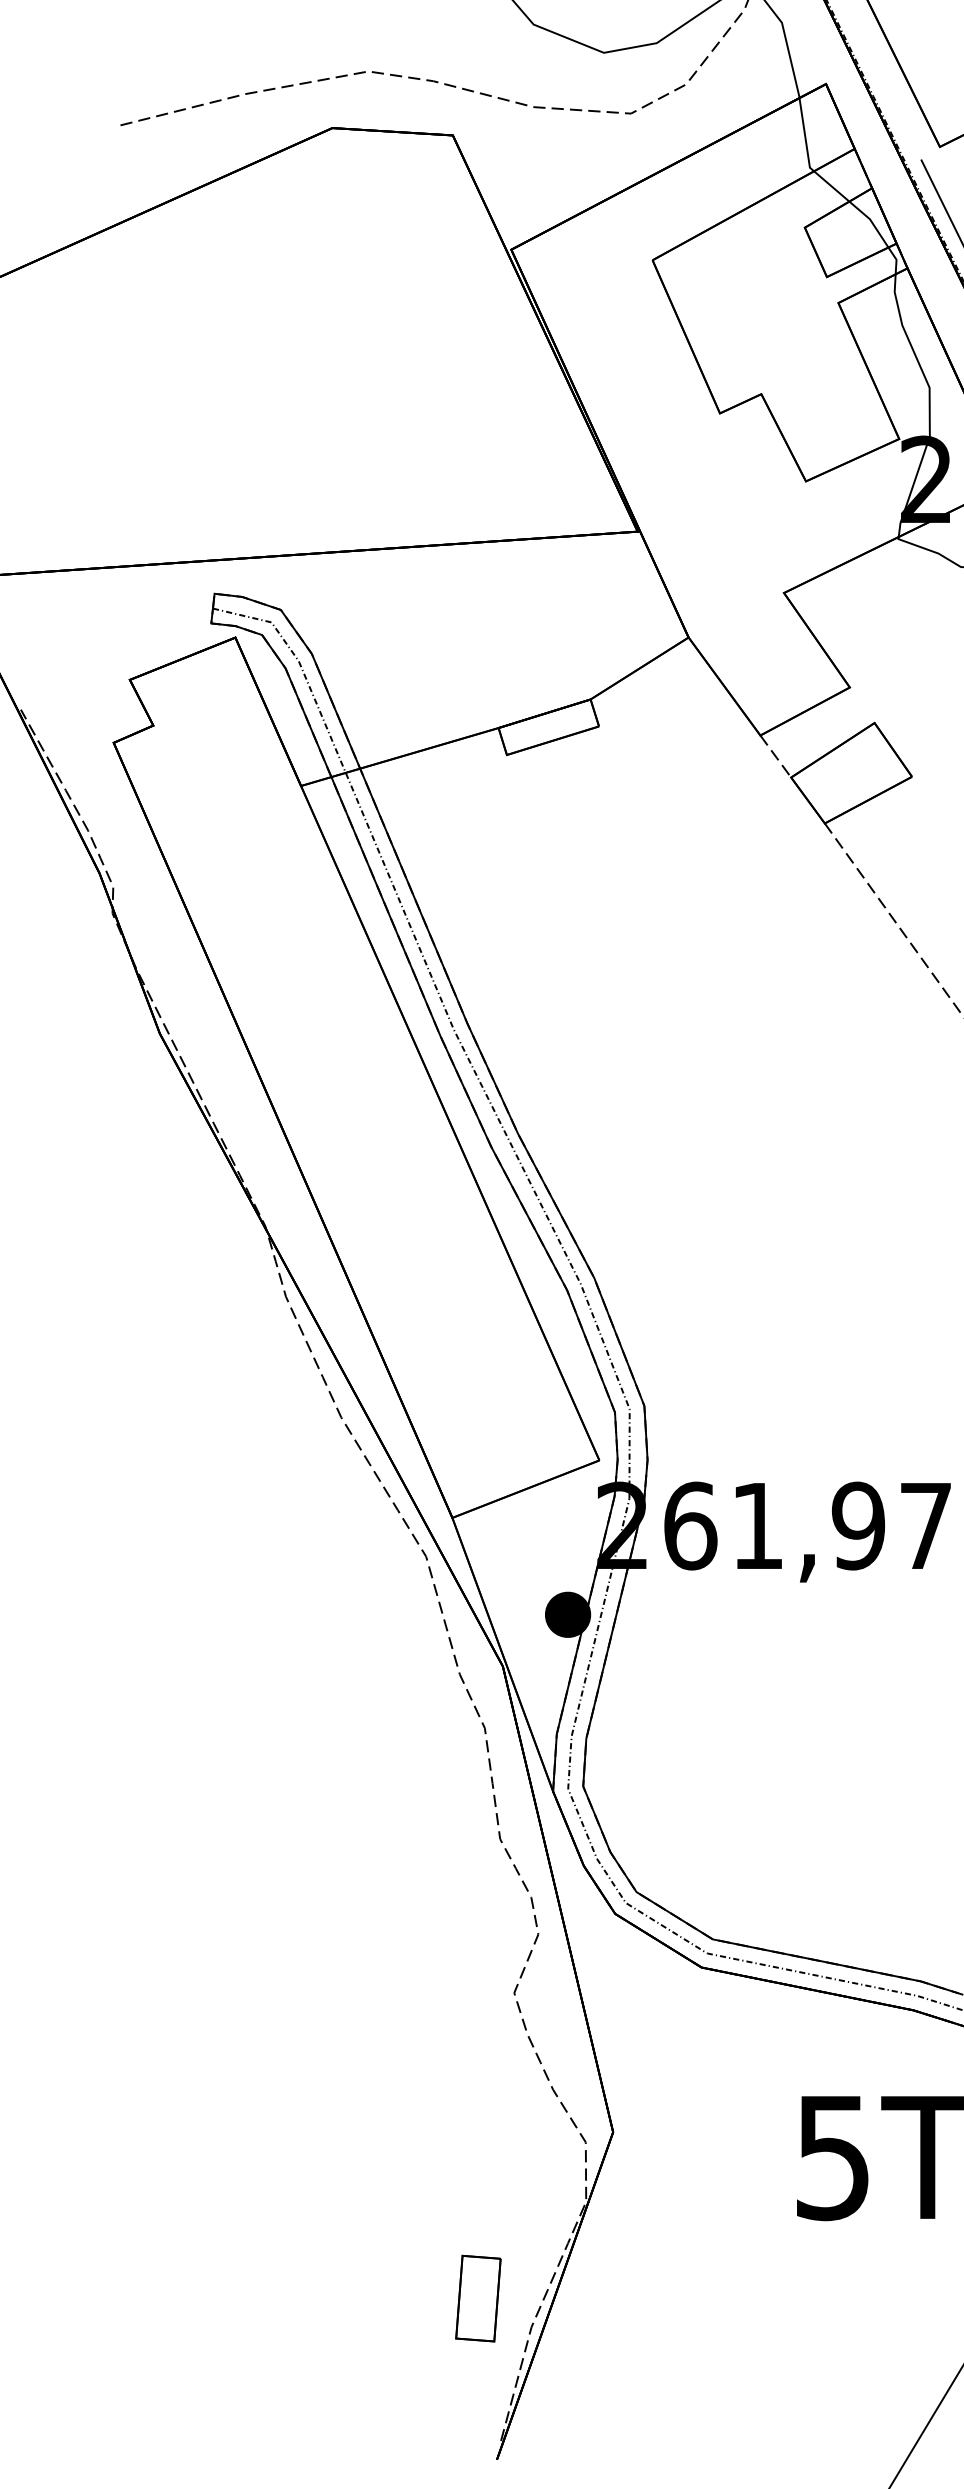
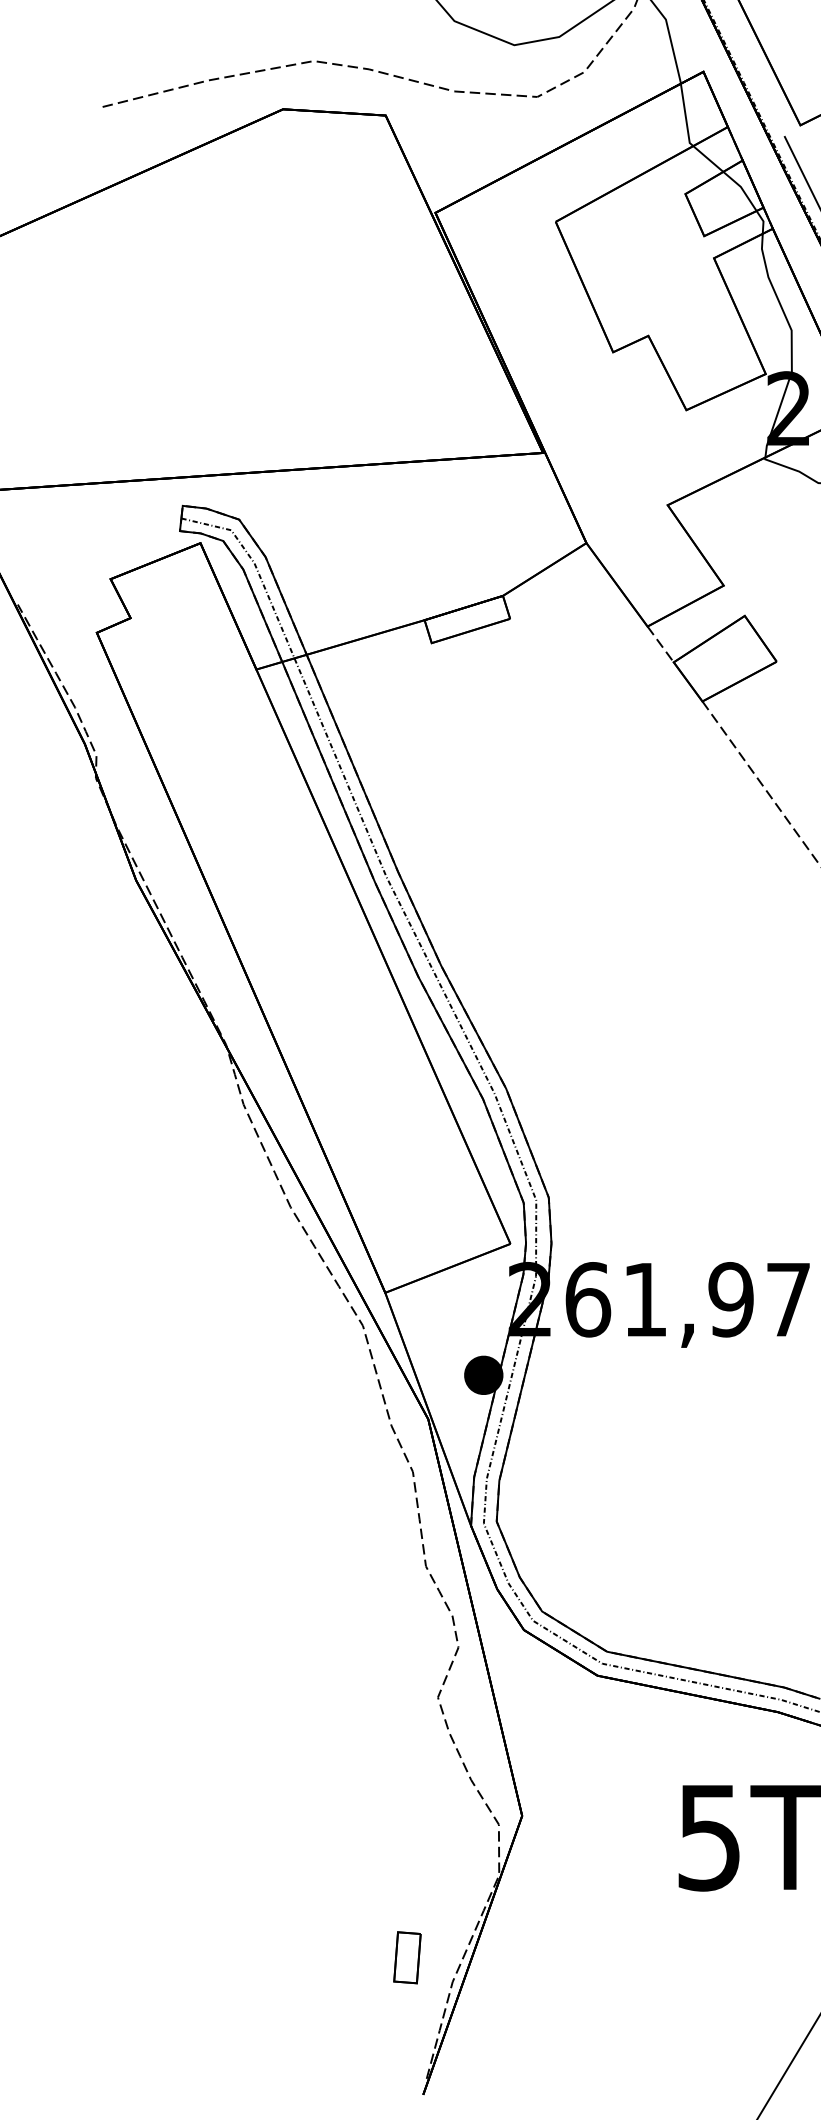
part: (478, 2298) -> (407, 1957), size x0.7

